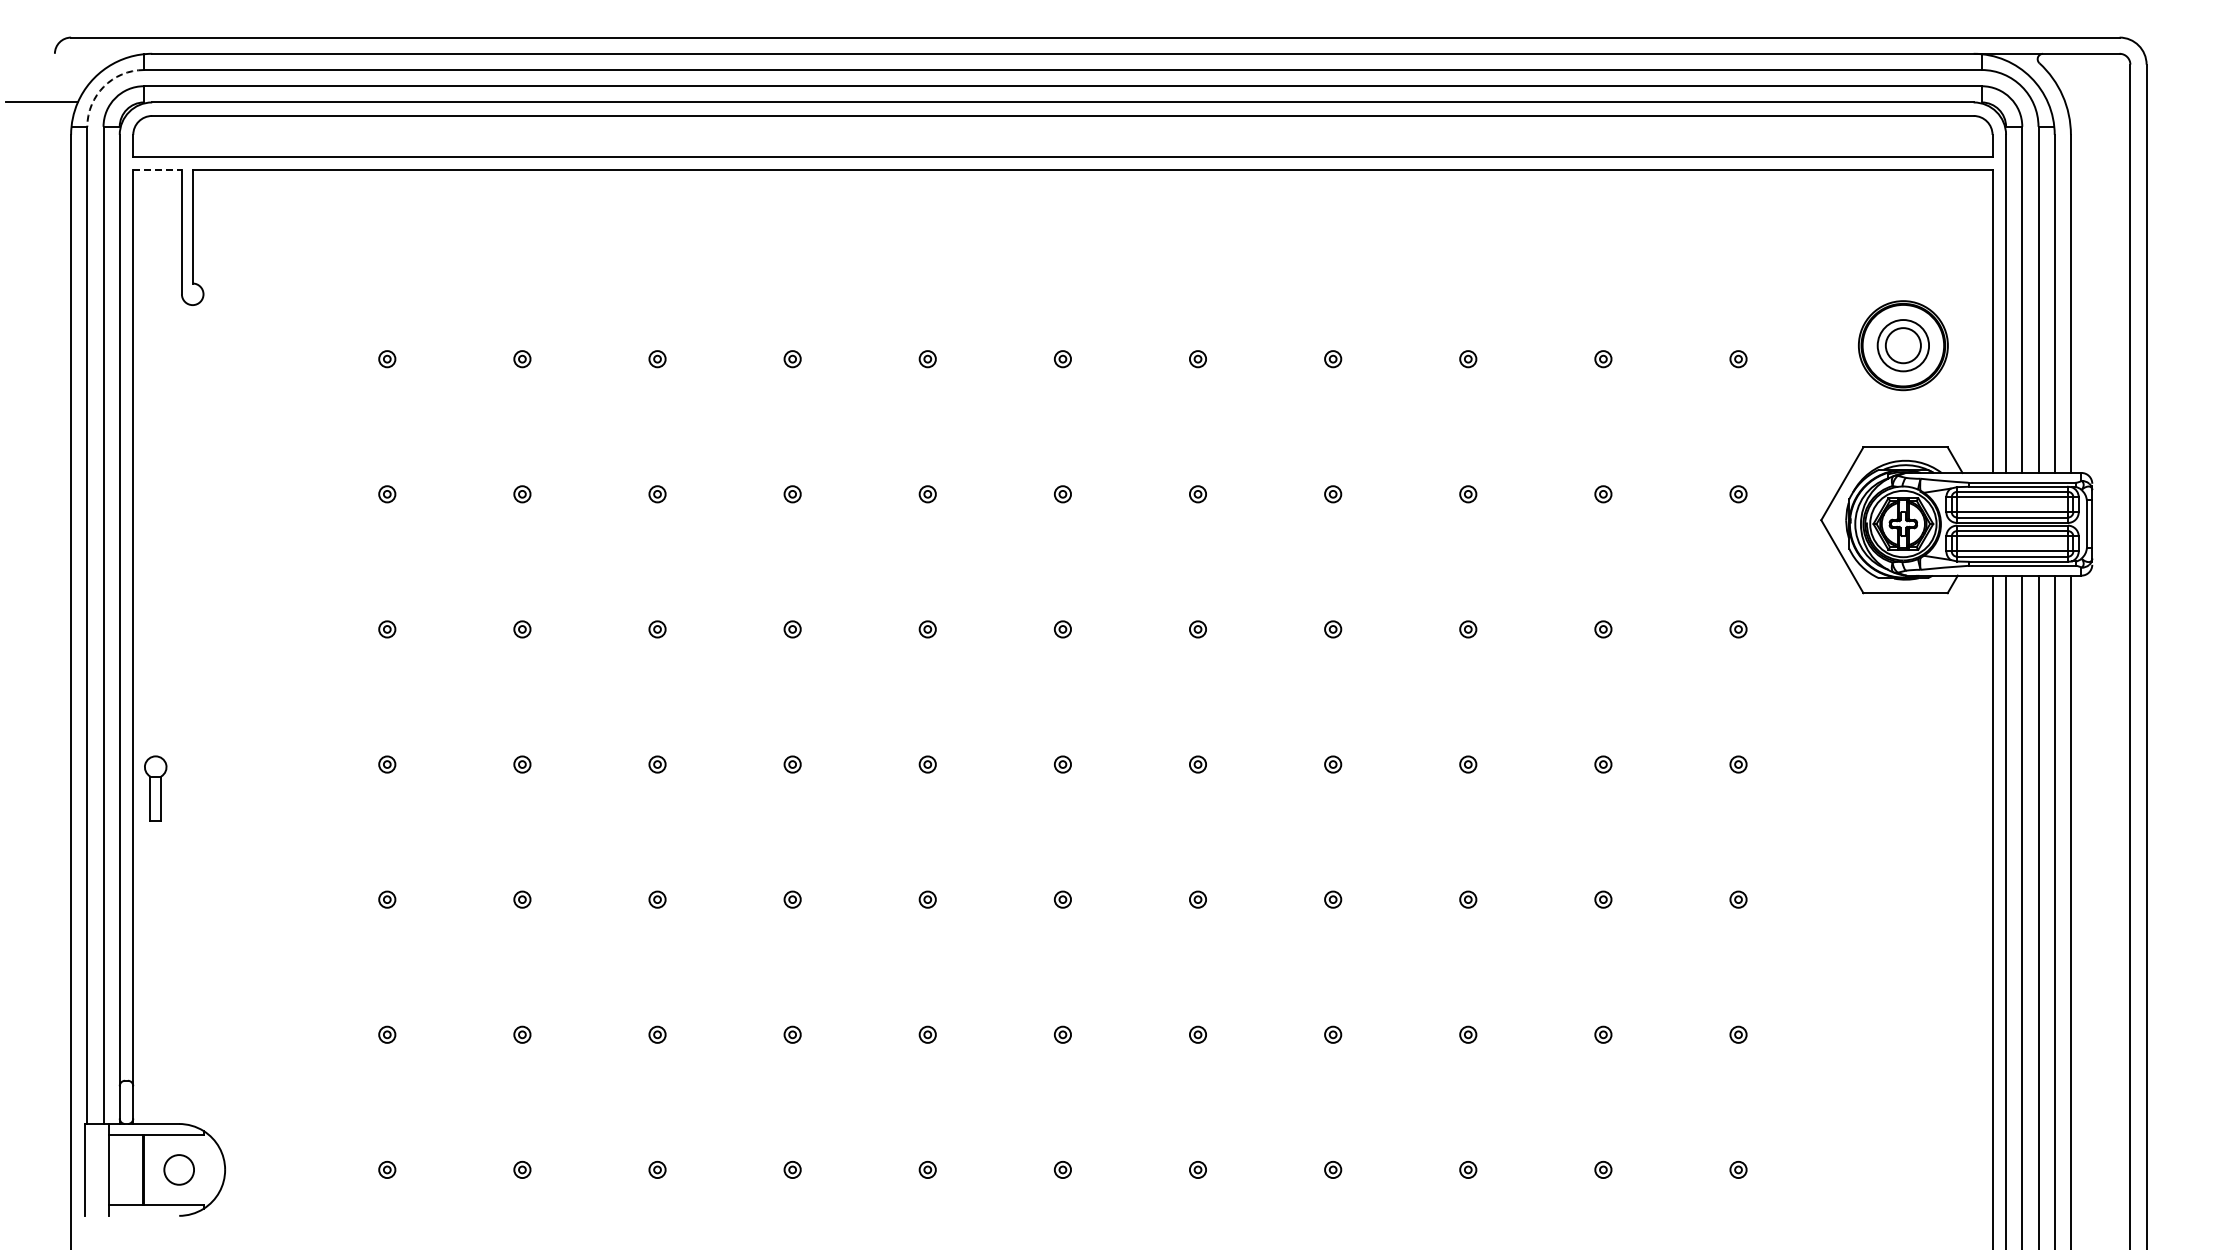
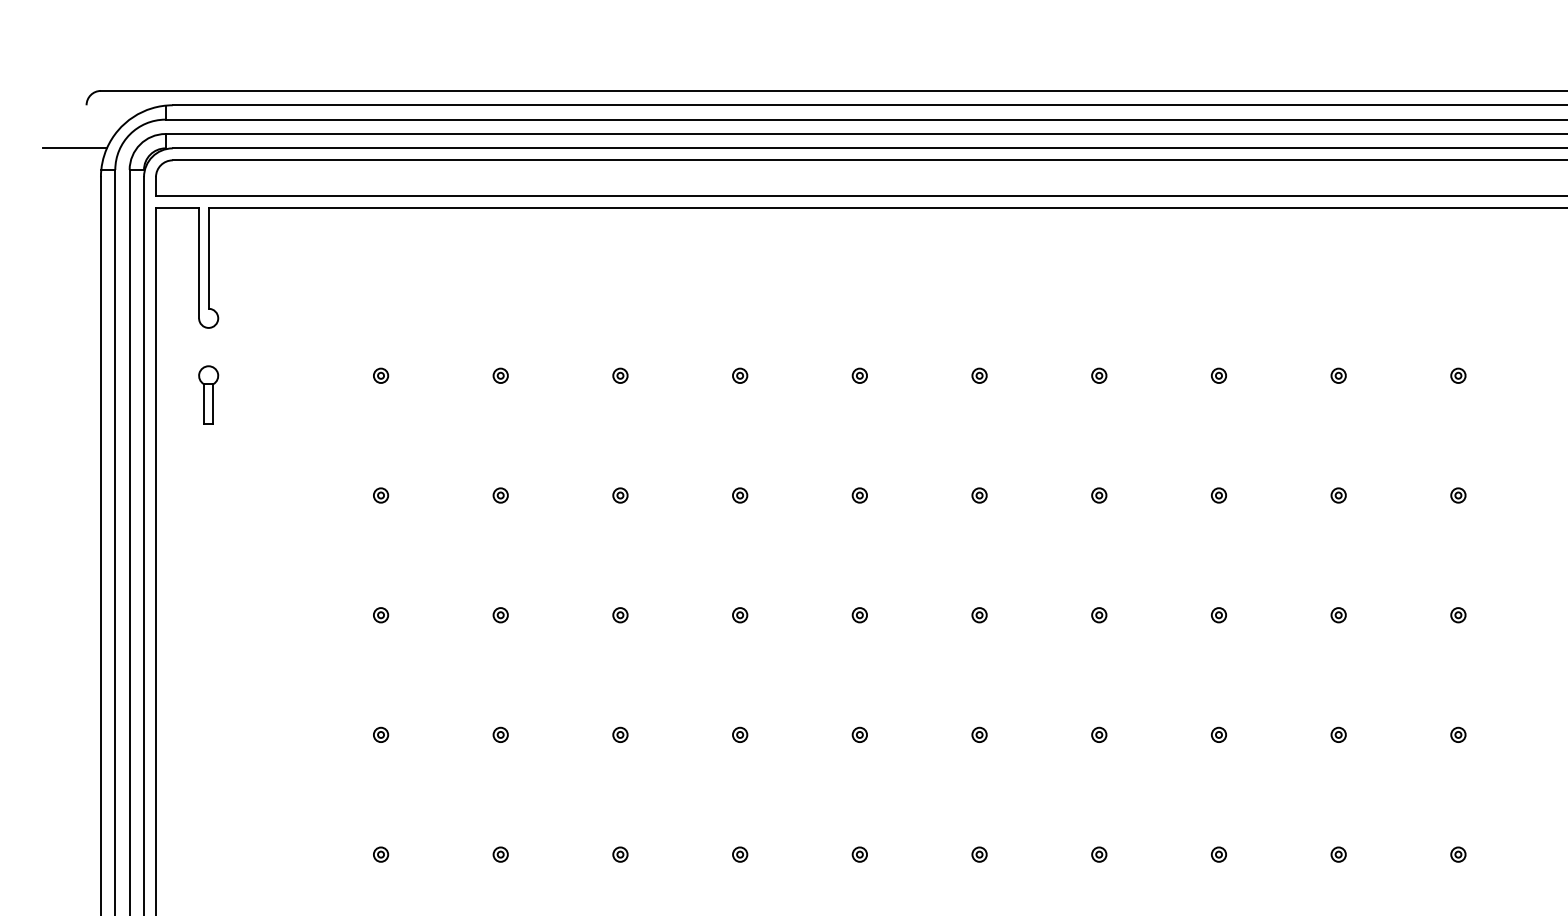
arc: (103, 86) -> (129, 134), dashed -> solid
line: (158, 170) -> (178, 208), dashed -> solid
part: (155, 788) -> (208, 394), moved

